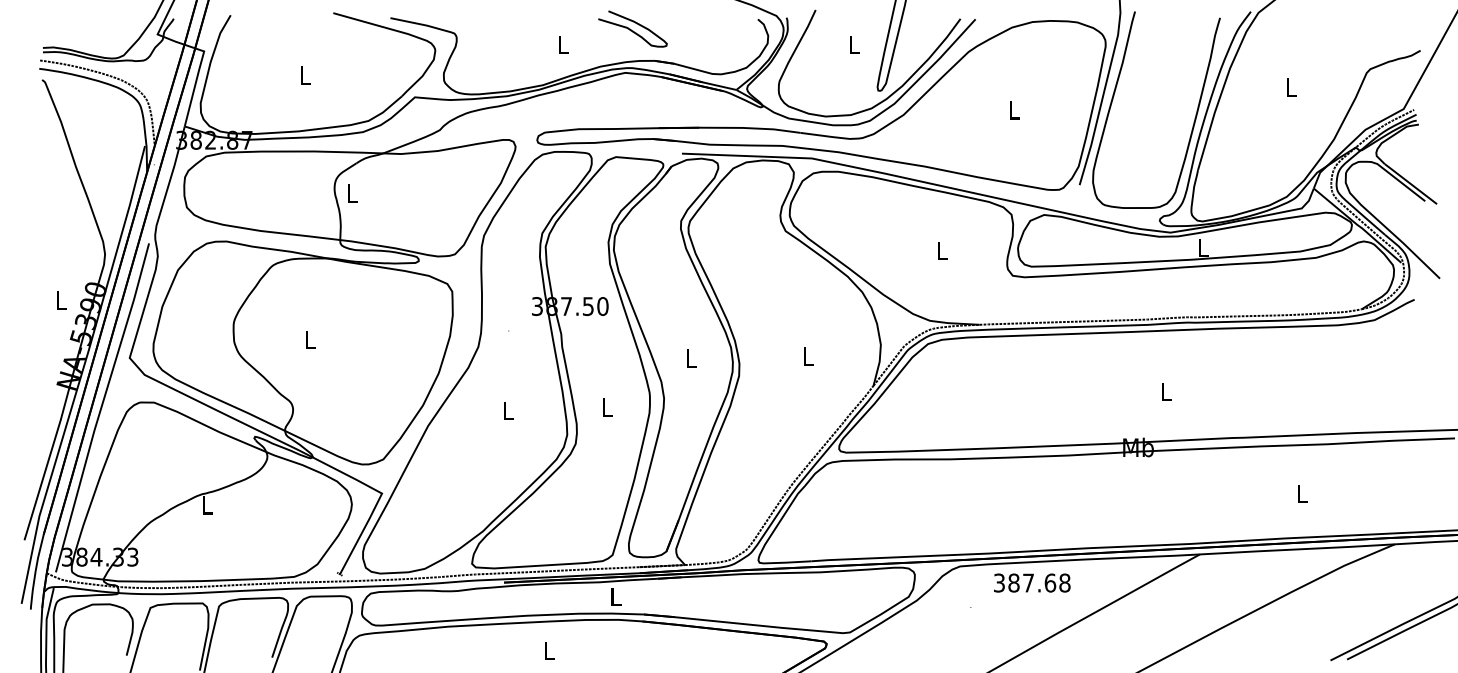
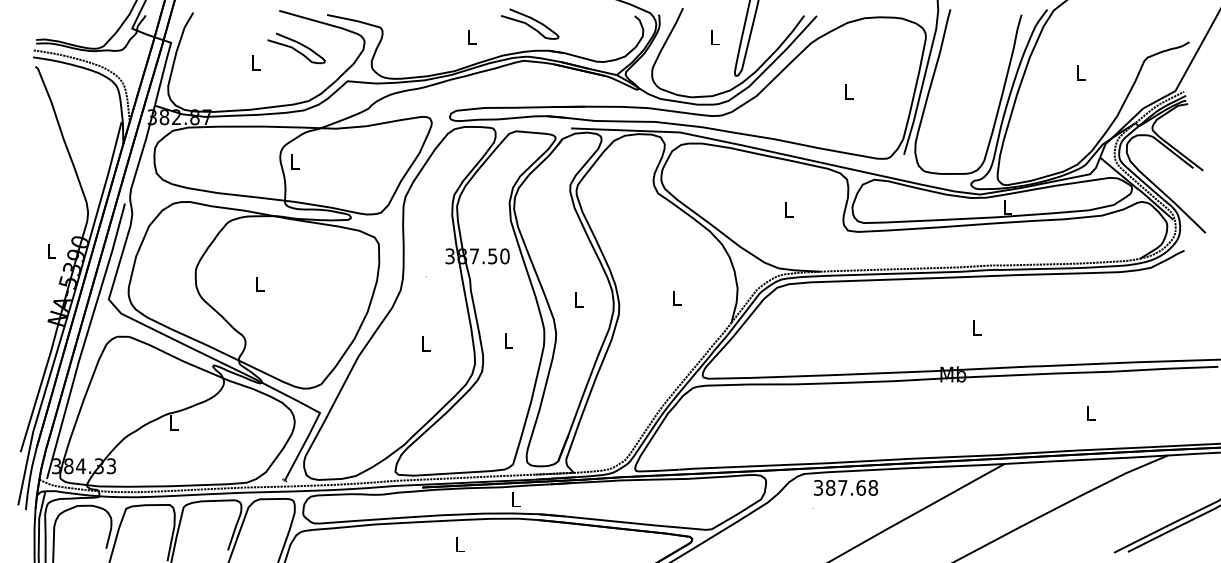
part: (353, 57) -> (296, 47), added
text: (1032, 582) -> (846, 487), moved

